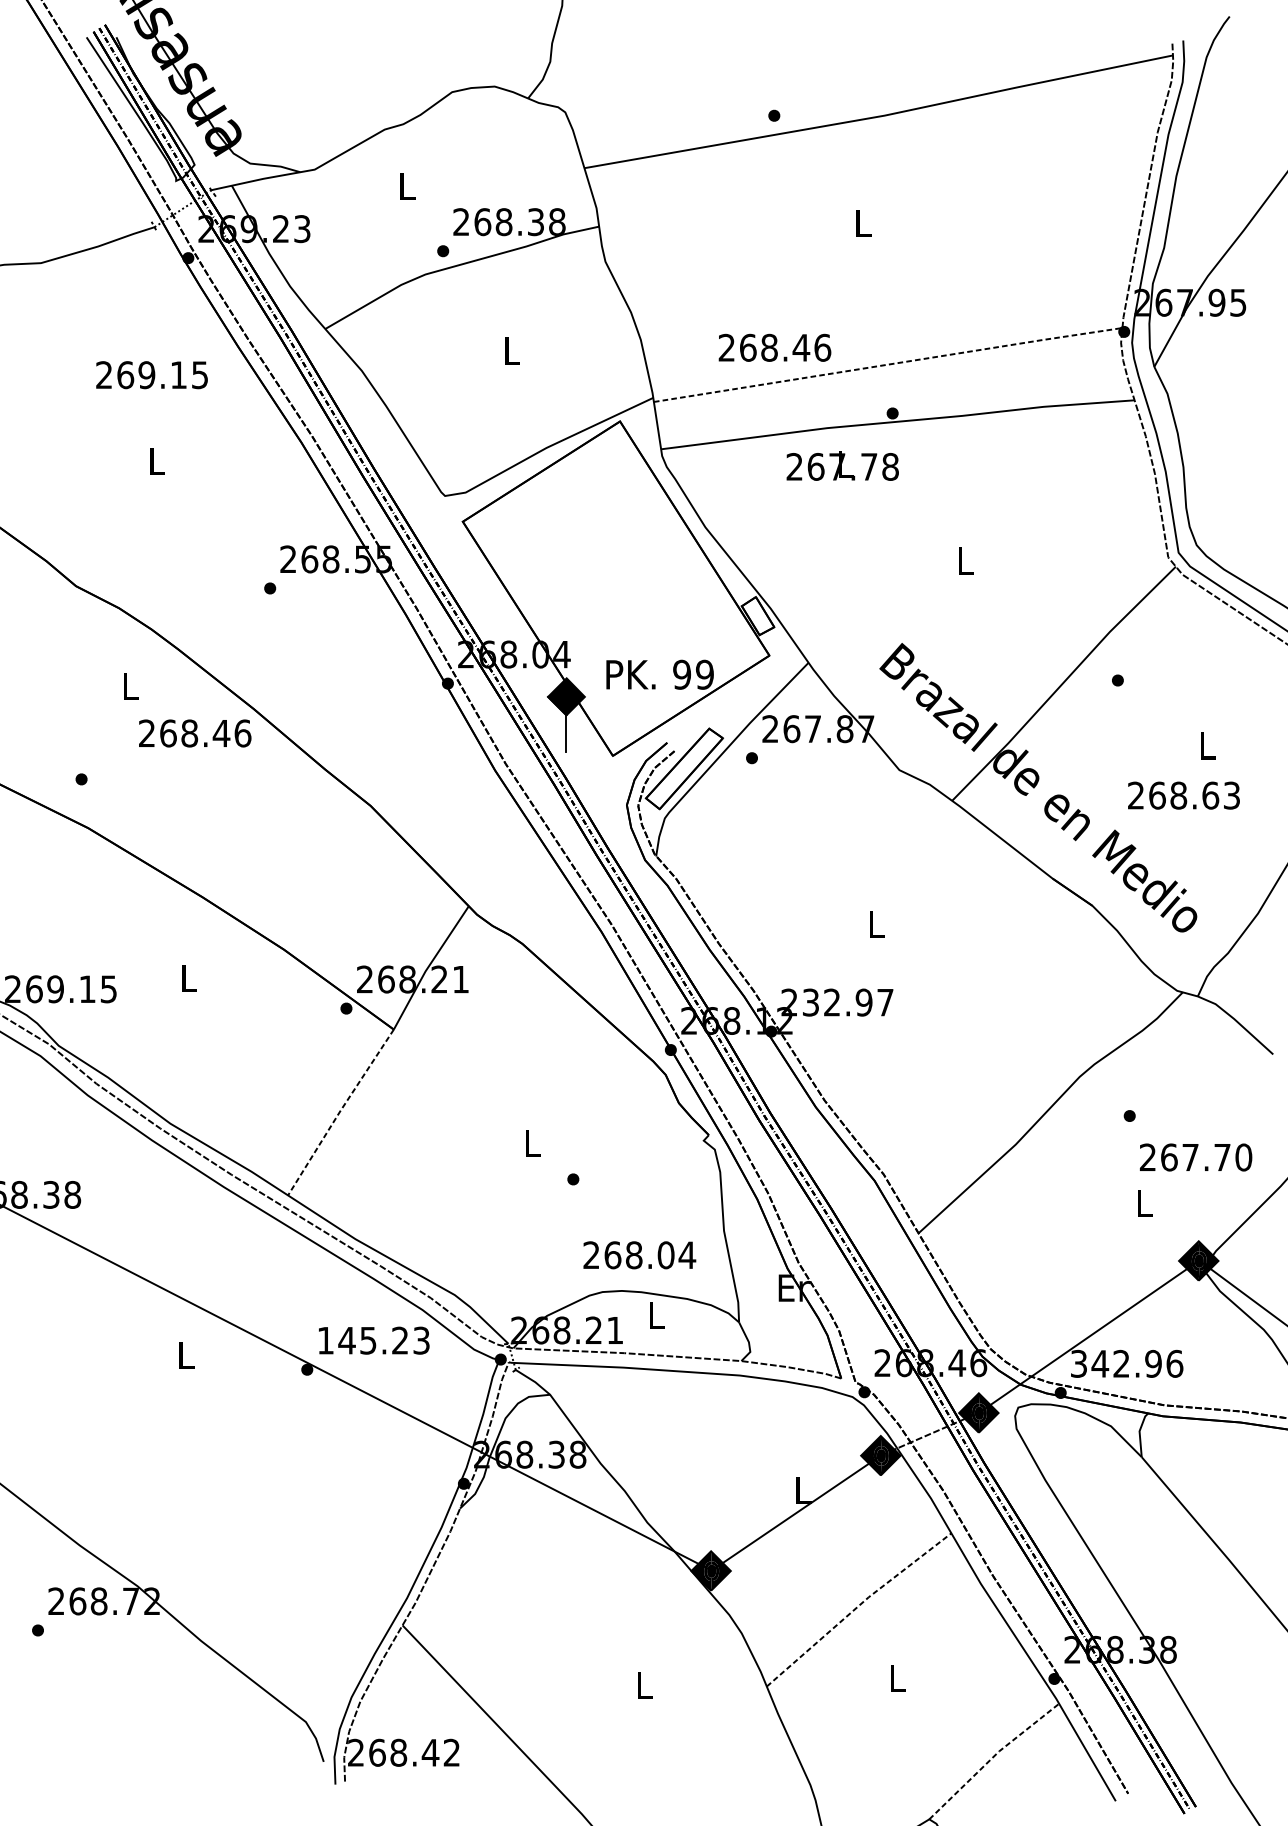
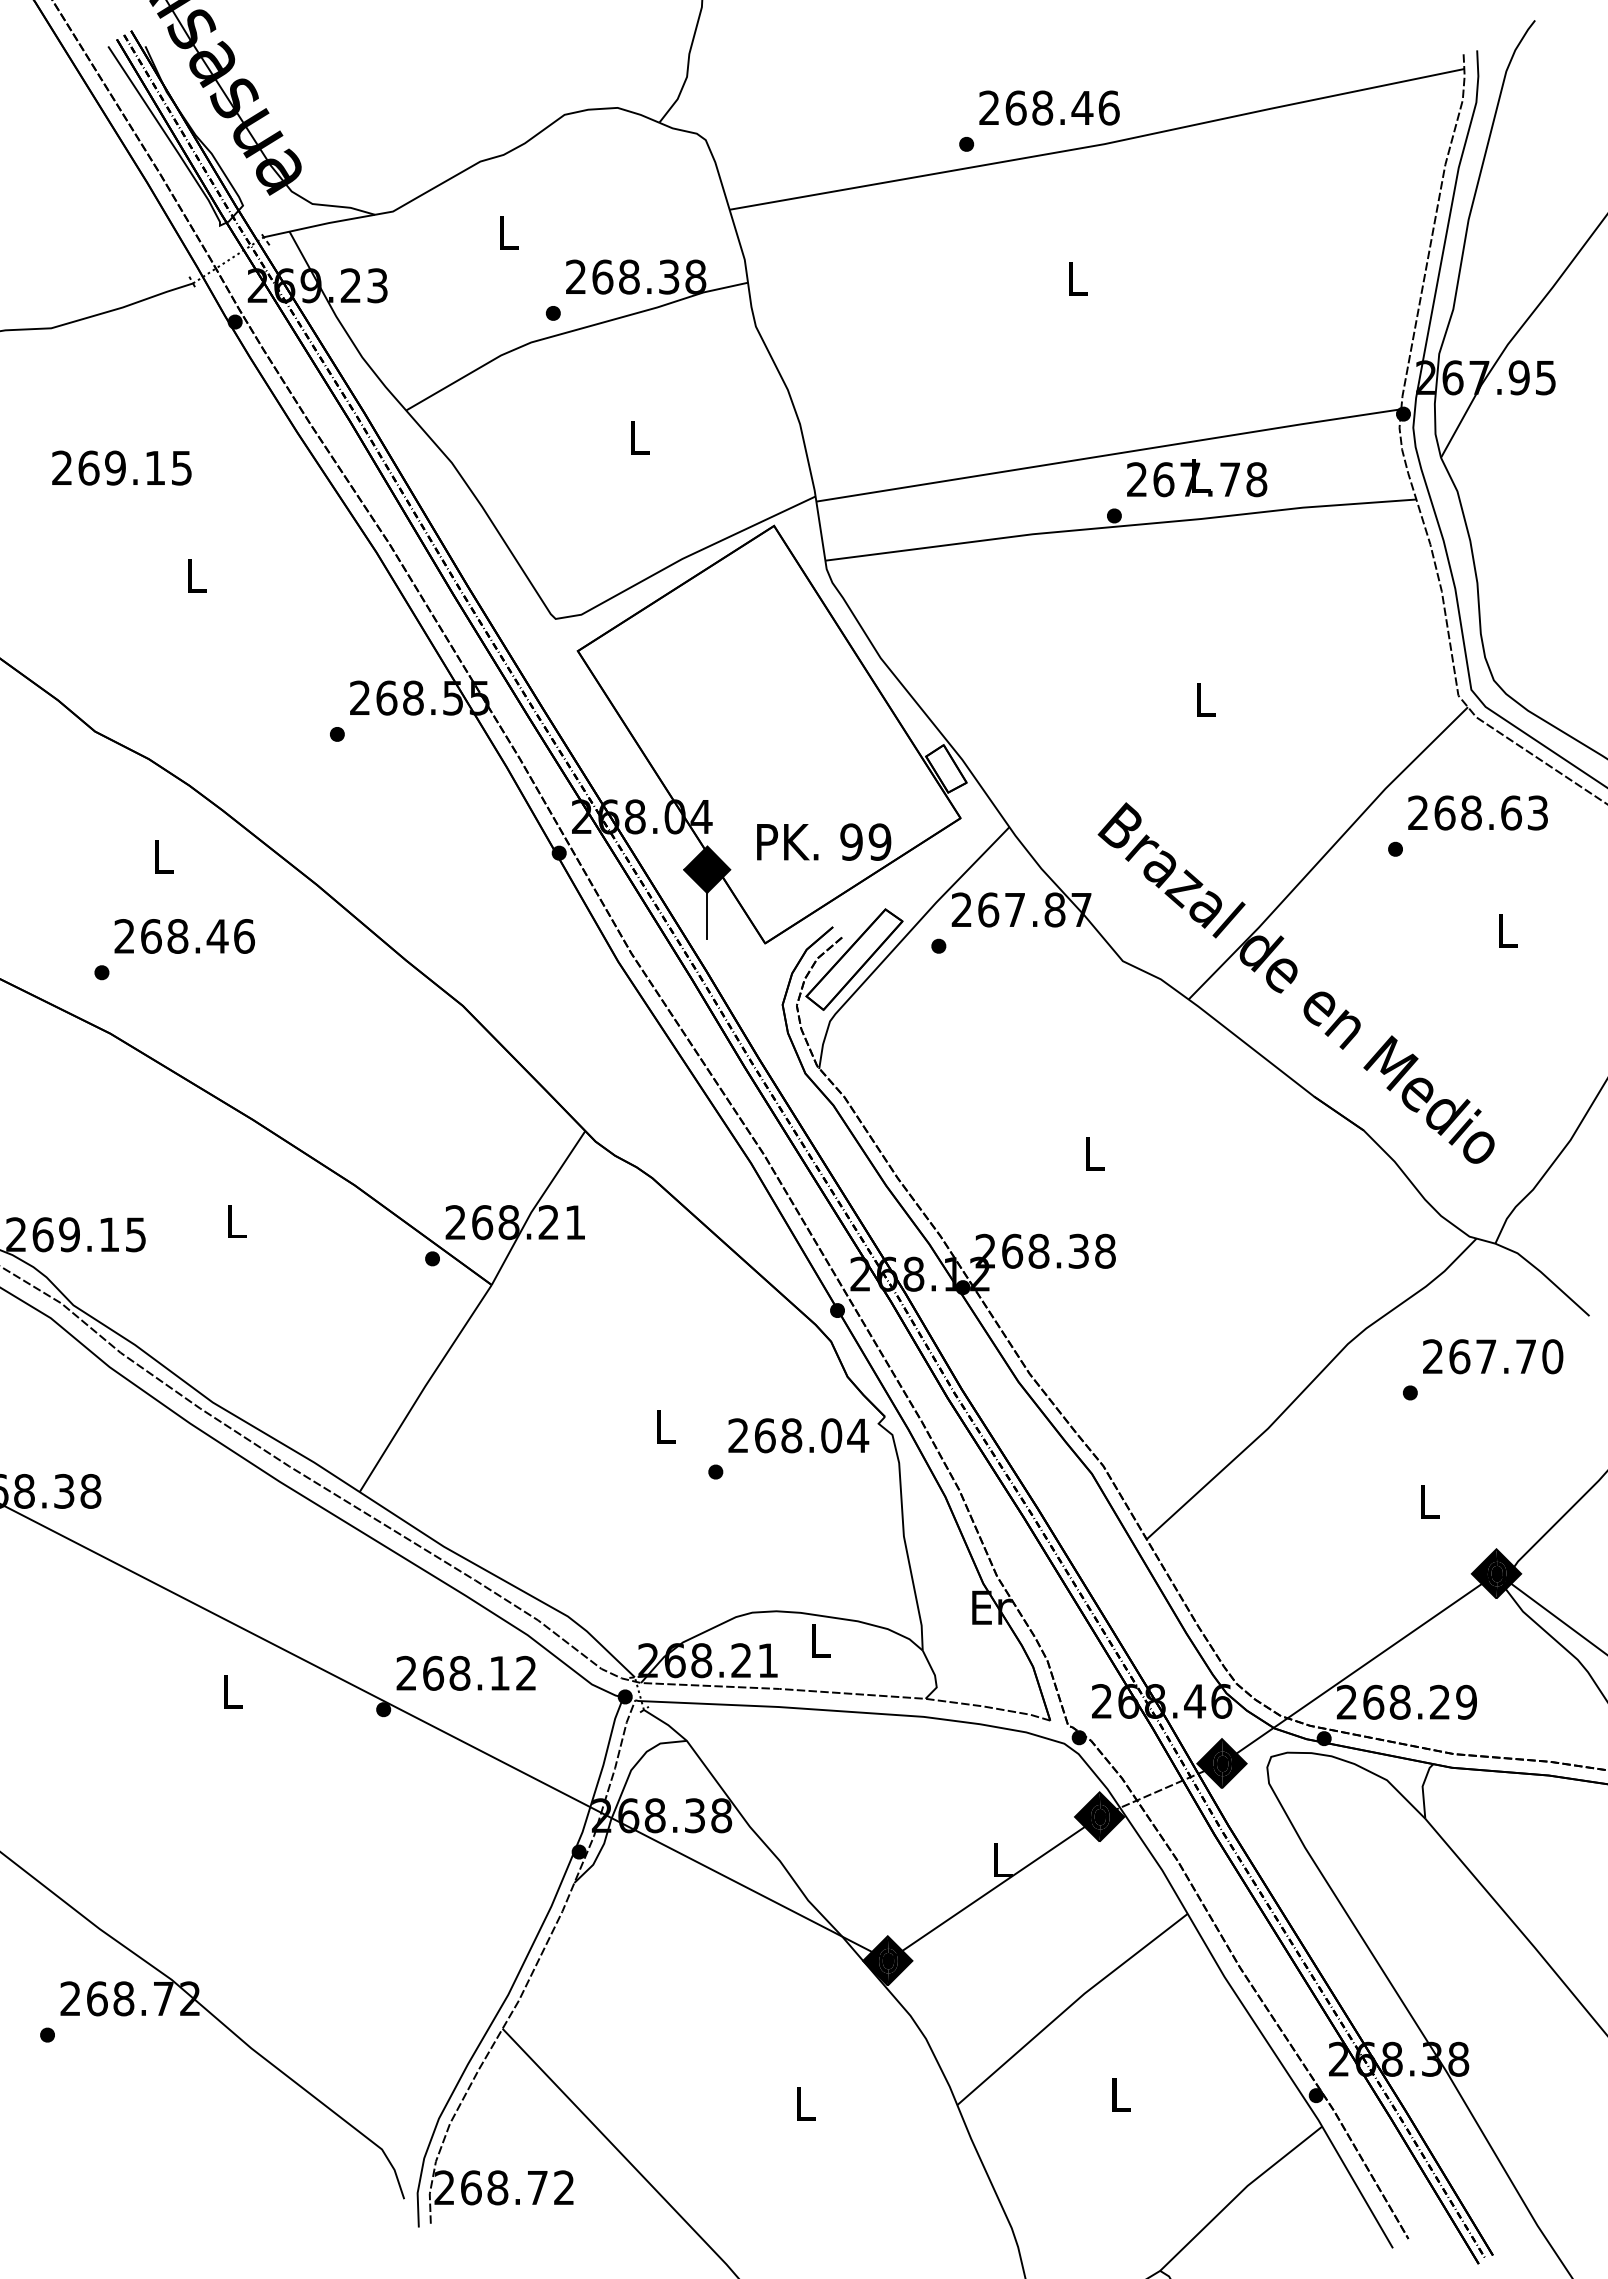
text: (774, 347) -> (1049, 107), moved
line: (888, 364) -> (1109, 454), dashed -> solid
text: (151, 374) -> (121, 467), moved
text: (843, 465) -> (1197, 478), moved
text: (194, 733) -> (184, 936), moved
text: (1183, 795) -> (1477, 812), moved
text: (847, 1001) -> (1058, 1250), 232.97 -> 268.38
line: (339, 1111) -> (424, 1387), dashed -> solid
text: (1196, 1157) -> (1493, 1356), moved
text: (639, 1255) -> (798, 1435), moved
text: (373, 1339) -> (466, 1672), 145.23 -> 268.12
text: (1126, 1363) -> (1406, 1701), 342.96 -> 268.29
line: (857, 1607) -> (1070, 2006), dashed -> solid
text: (430, 1752) -> (537, 2187), 268.42 -> 268.72
line: (992, 1758) -> (1238, 2194), dashed -> solid

